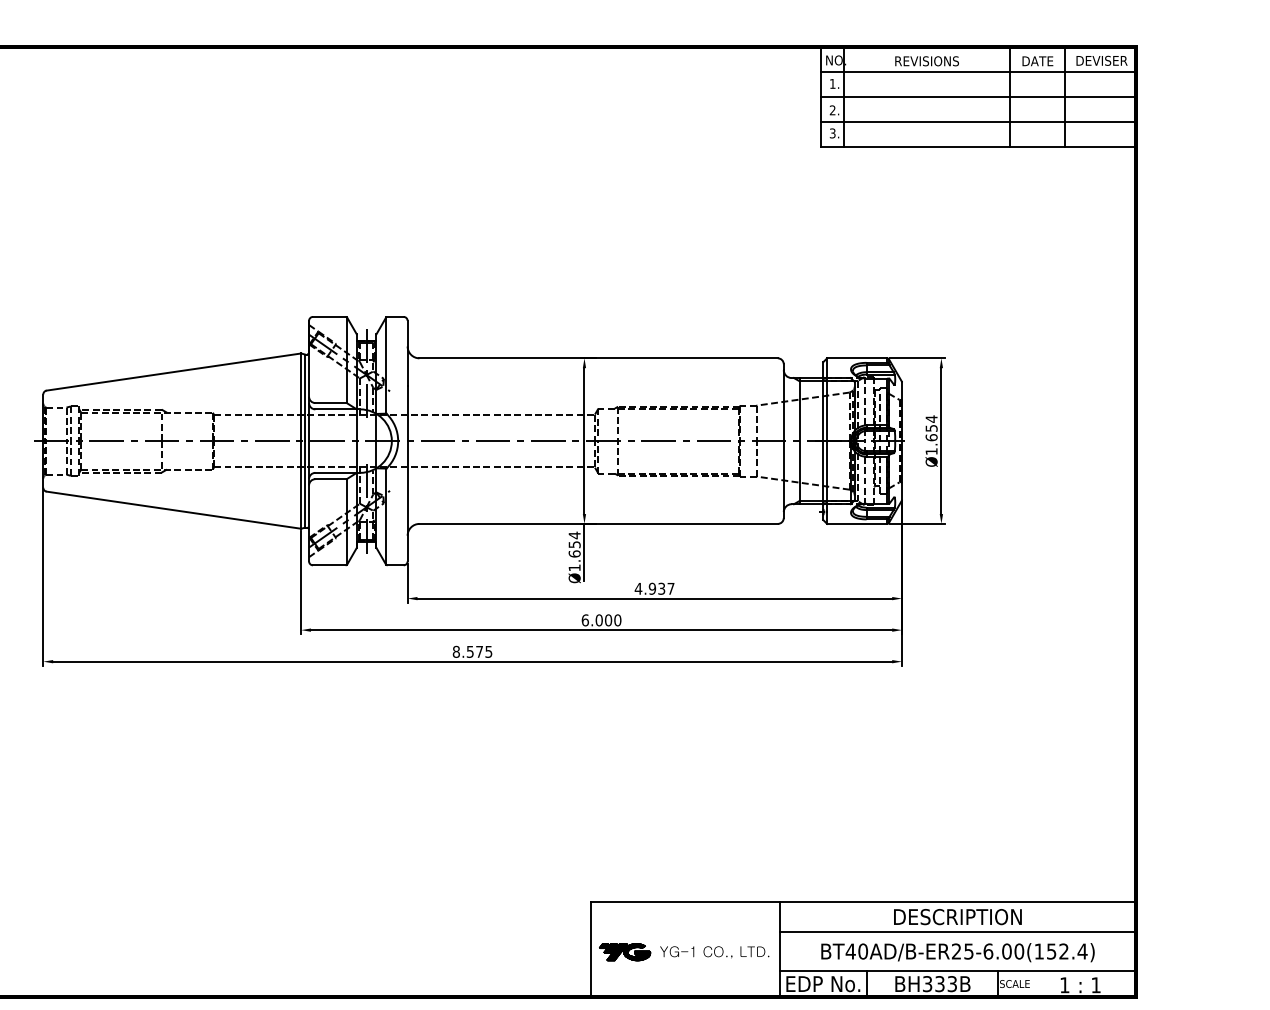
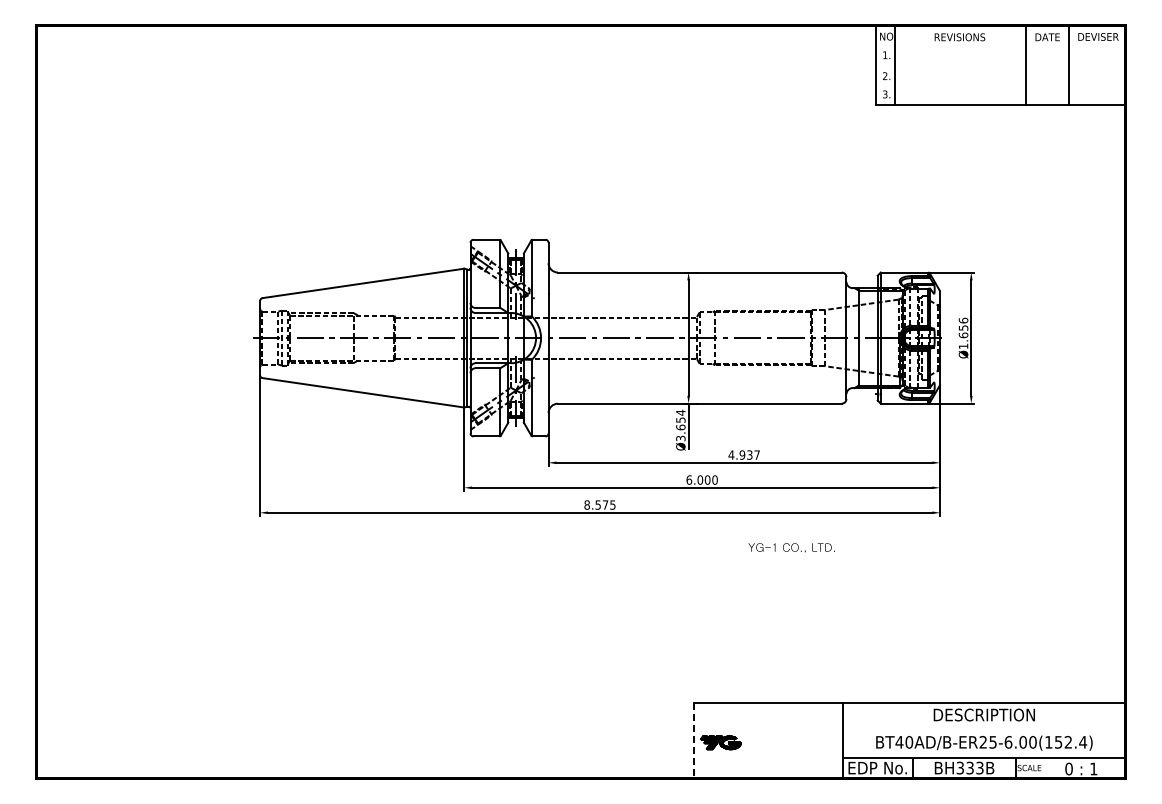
line: (978, 71) -> (1000, 45), removed
line: (978, 96) -> (1000, 65), removed
line: (978, 122) -> (1000, 85), removed
text: (931, 418) -> (963, 320), Ø1.654 -> Ø1.656
text: (574, 567) -> (680, 438), Ø1.654 -> Ø3.654
line: (958, 931) -> (984, 726), removed
line: (590, 950) -> (693, 741), solid -> dashed
text: (714, 951) -> (791, 547), moved
text: (1064, 984) -> (1068, 768), 1 -> 0

